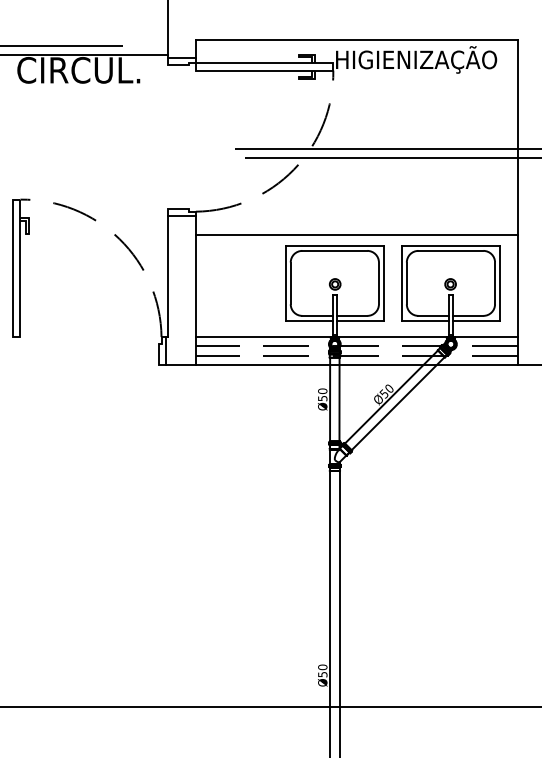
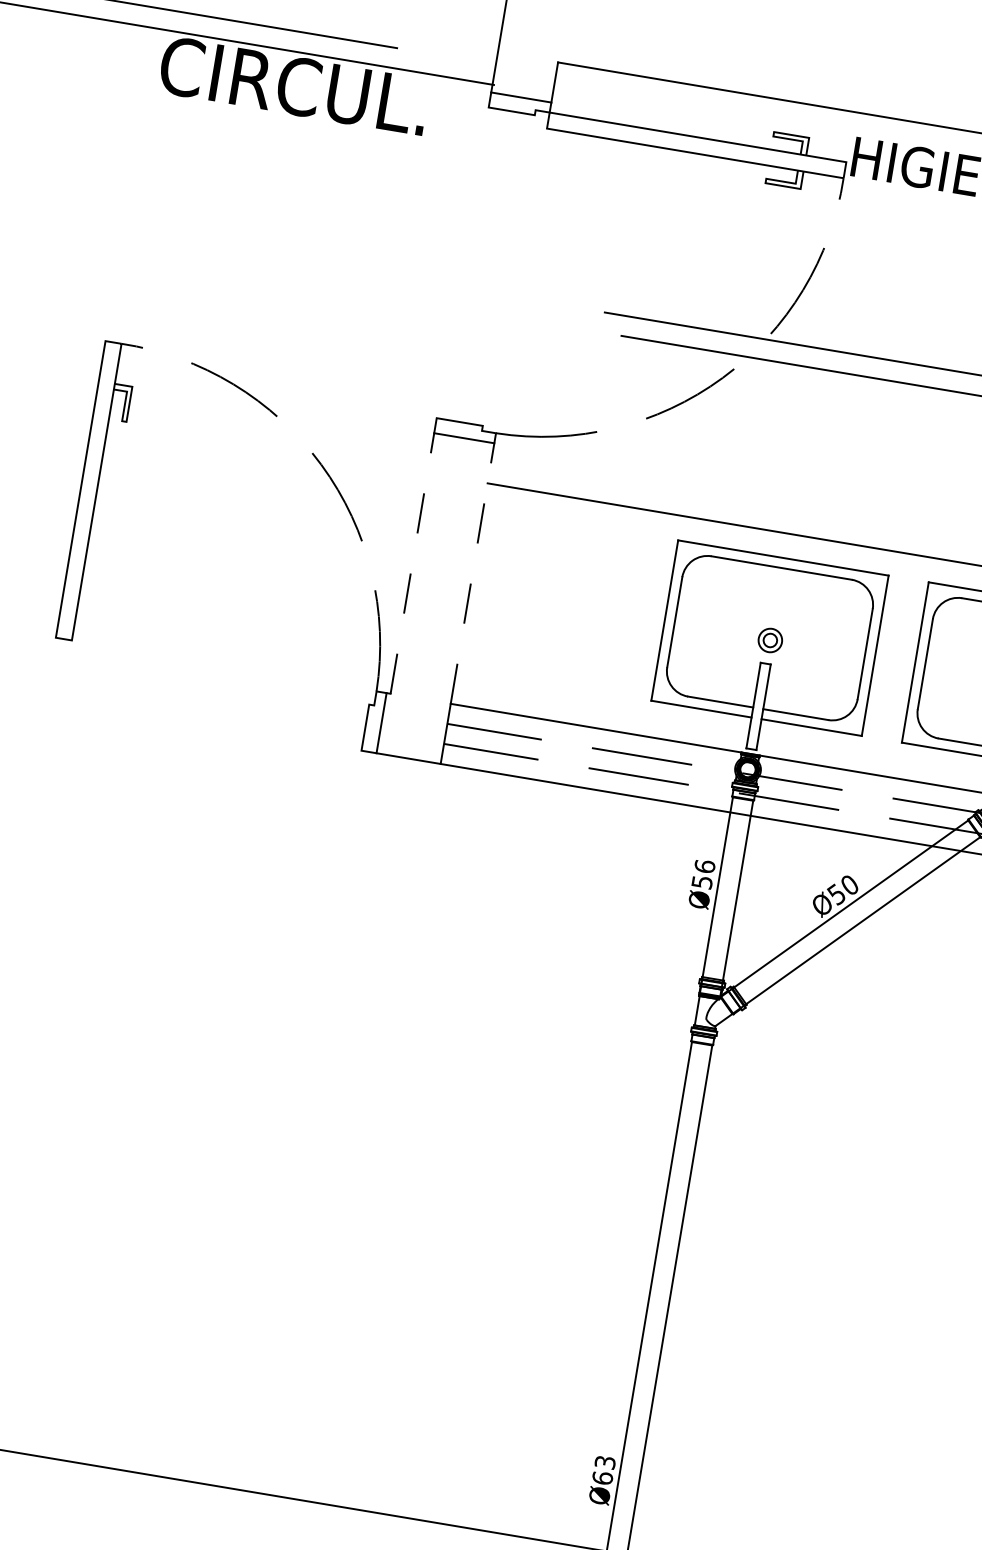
line: (168, 276) -> (413, 563), solid -> dashed
line: (195, 276) -> (471, 572), solid -> dashed
text: (322, 390) -> (704, 864), Ø50 -> Ø56
text: (322, 670) -> (603, 1469), Ø50 -> Ø63

